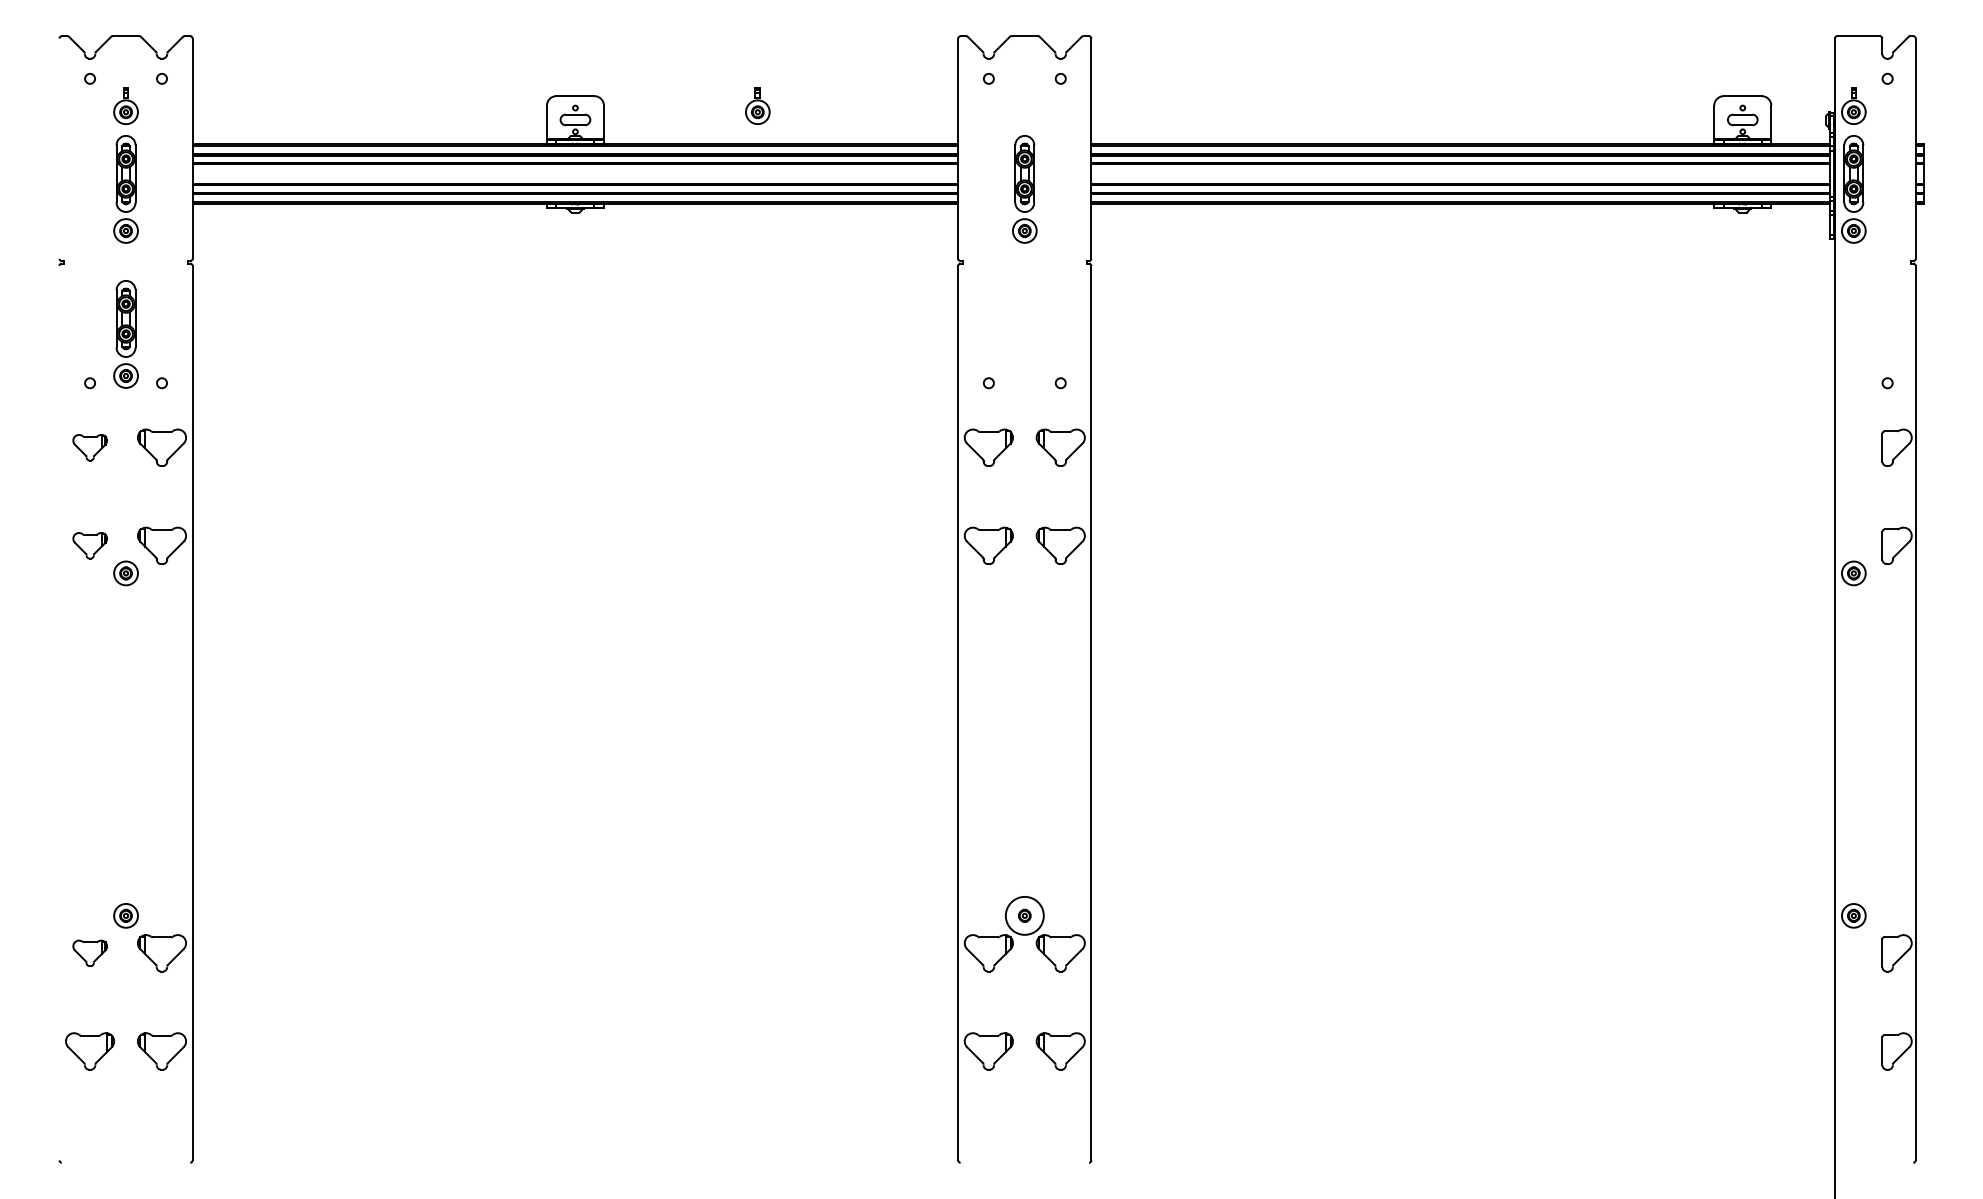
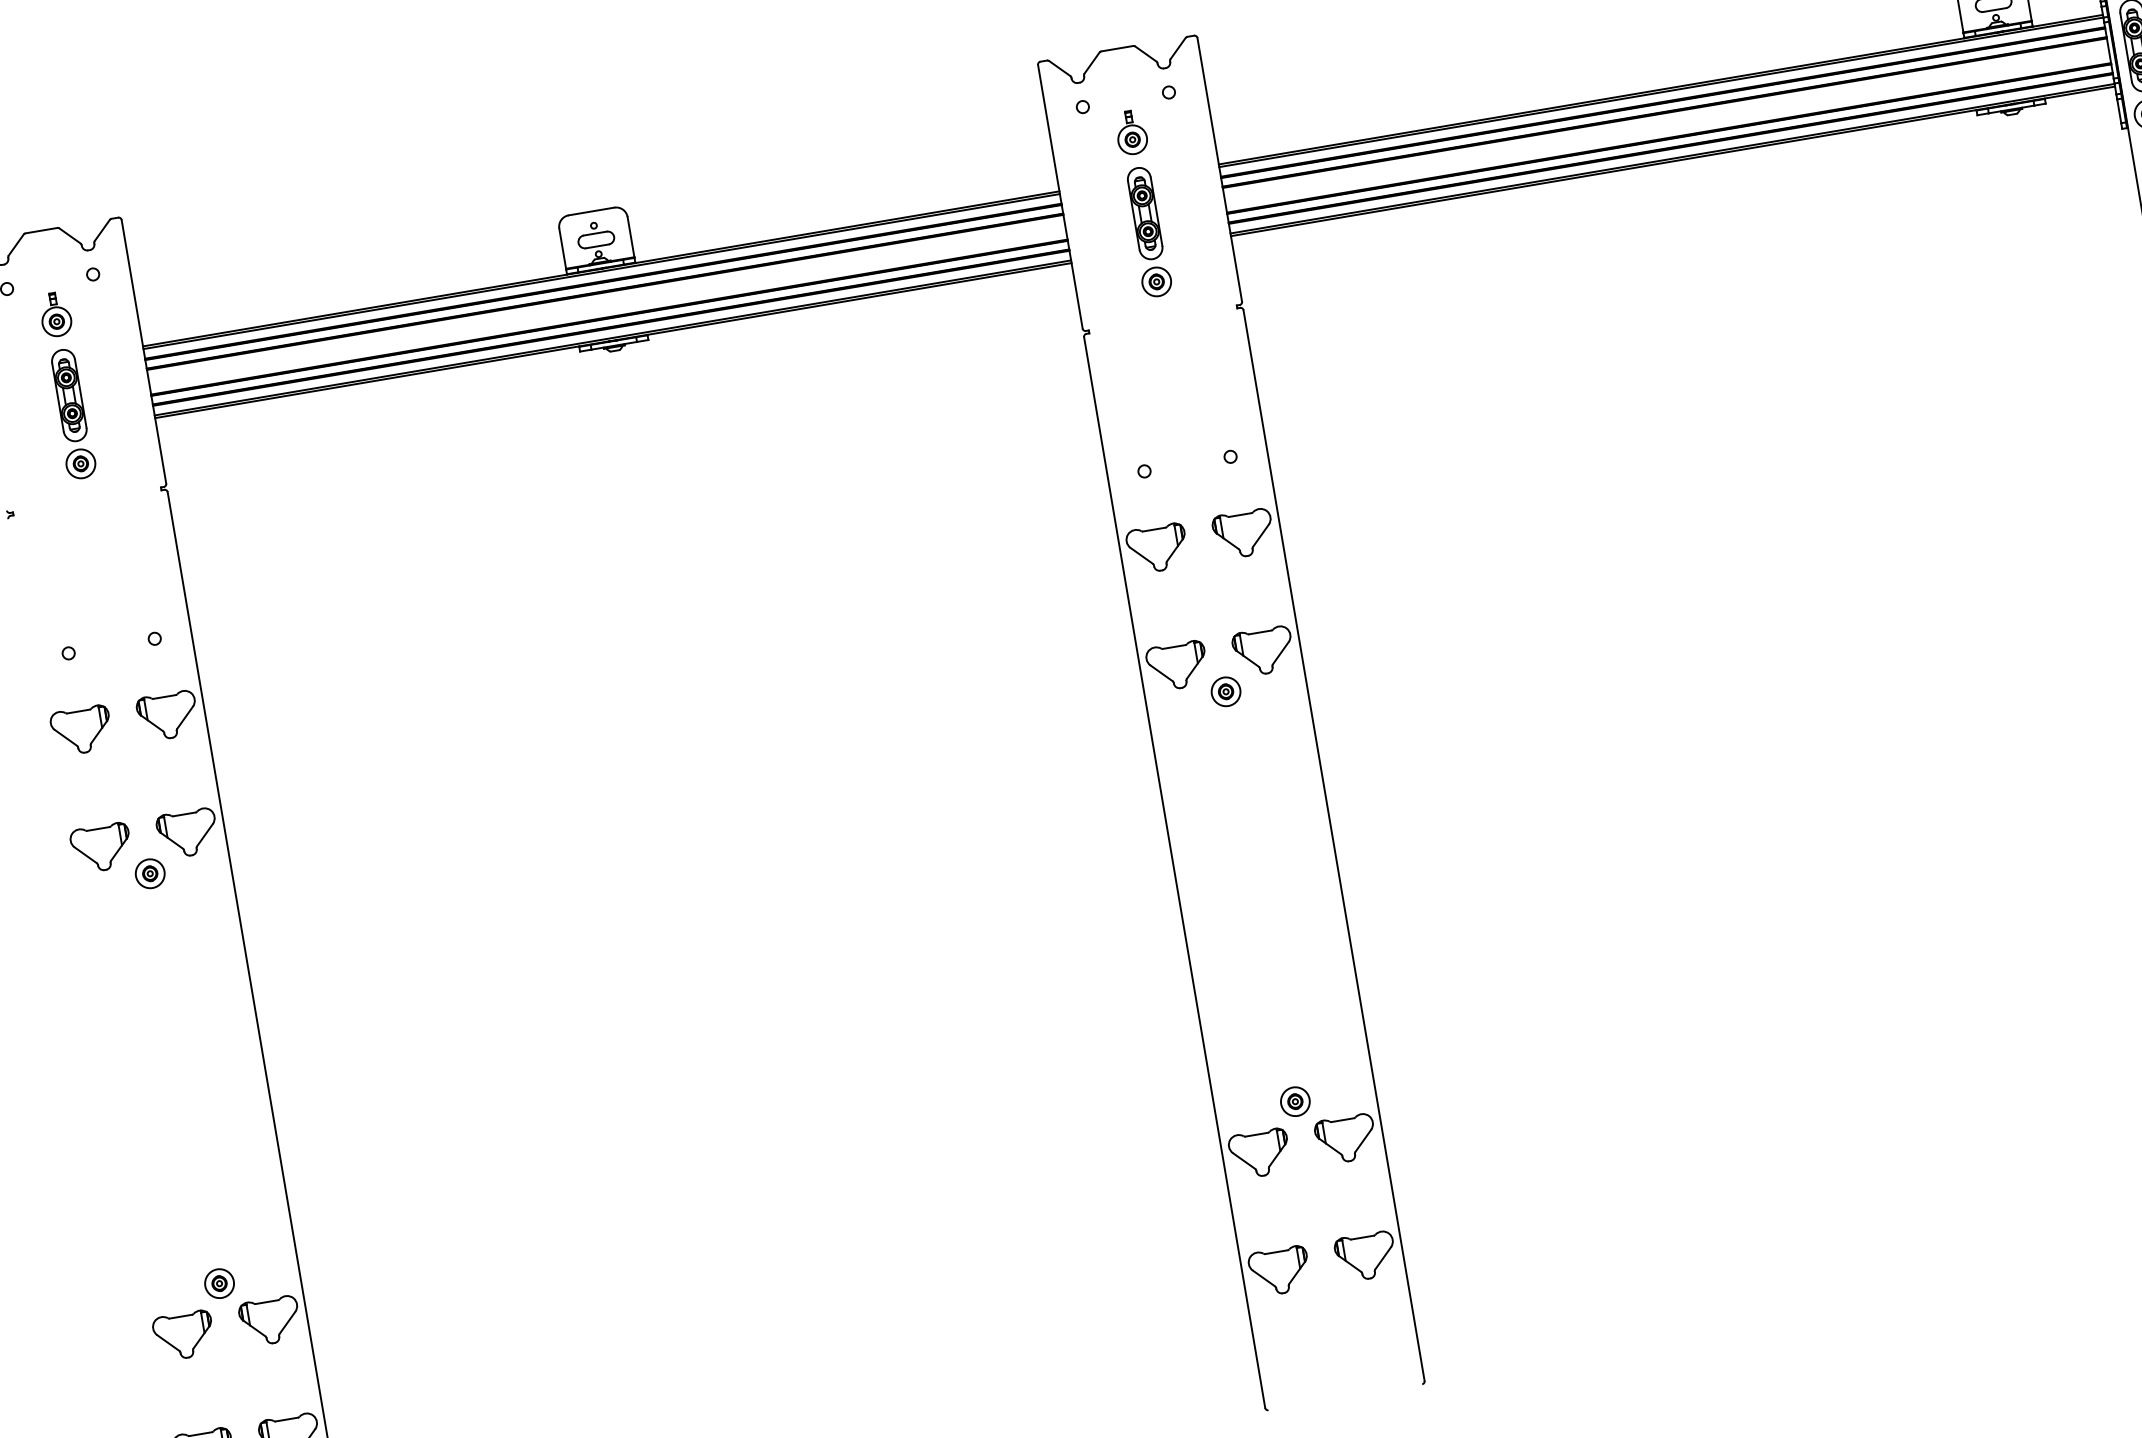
part: (757, 105) -> (1130, 131), moved
part: (125, 334) -> (101, 587), removed
part: (90, 447) -> (82, 730), size x1.43
part: (90, 545) -> (102, 847), size x1.43
part: (1024, 573) -> (1225, 691), added
circle: (1024, 915) -> (1294, 1101), size x0.62
part: (90, 953) -> (184, 1335), size x1.43

